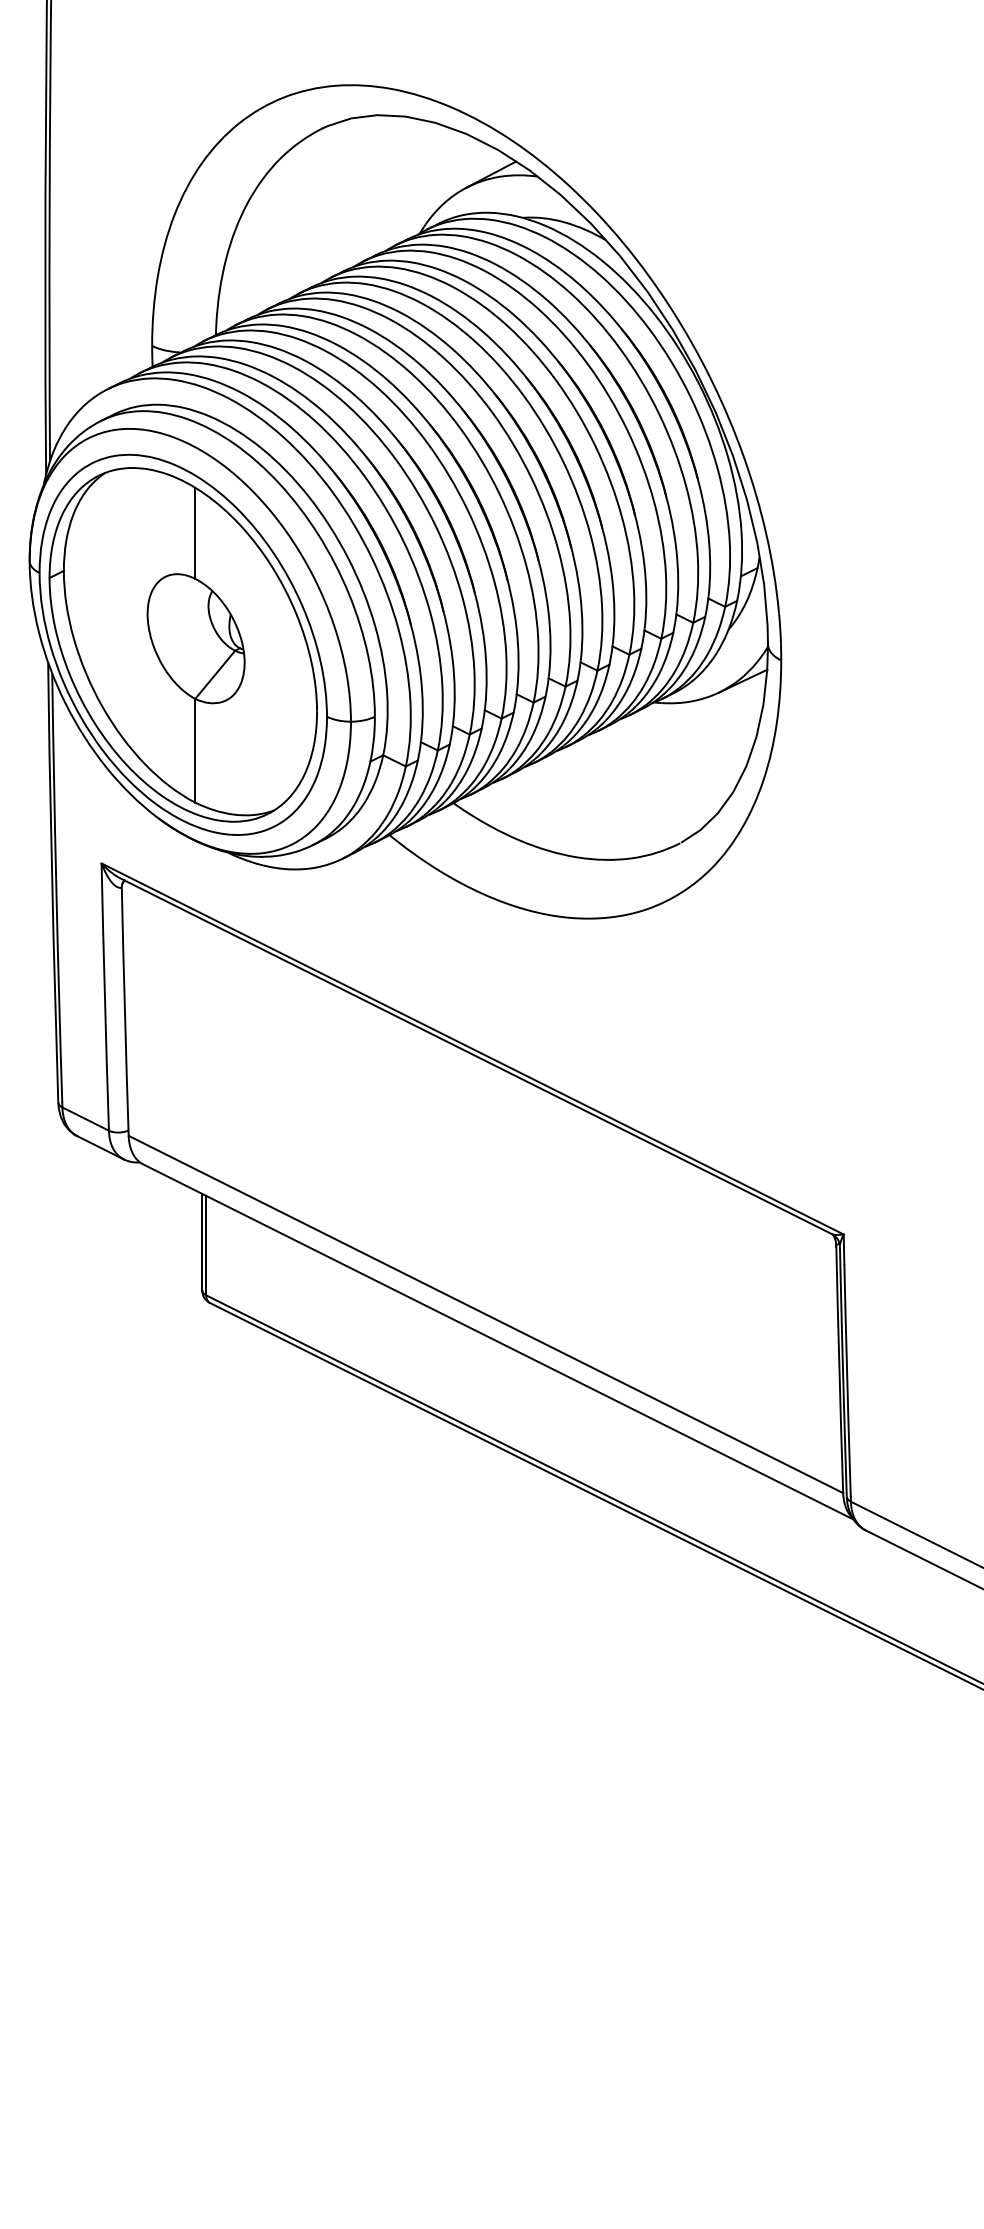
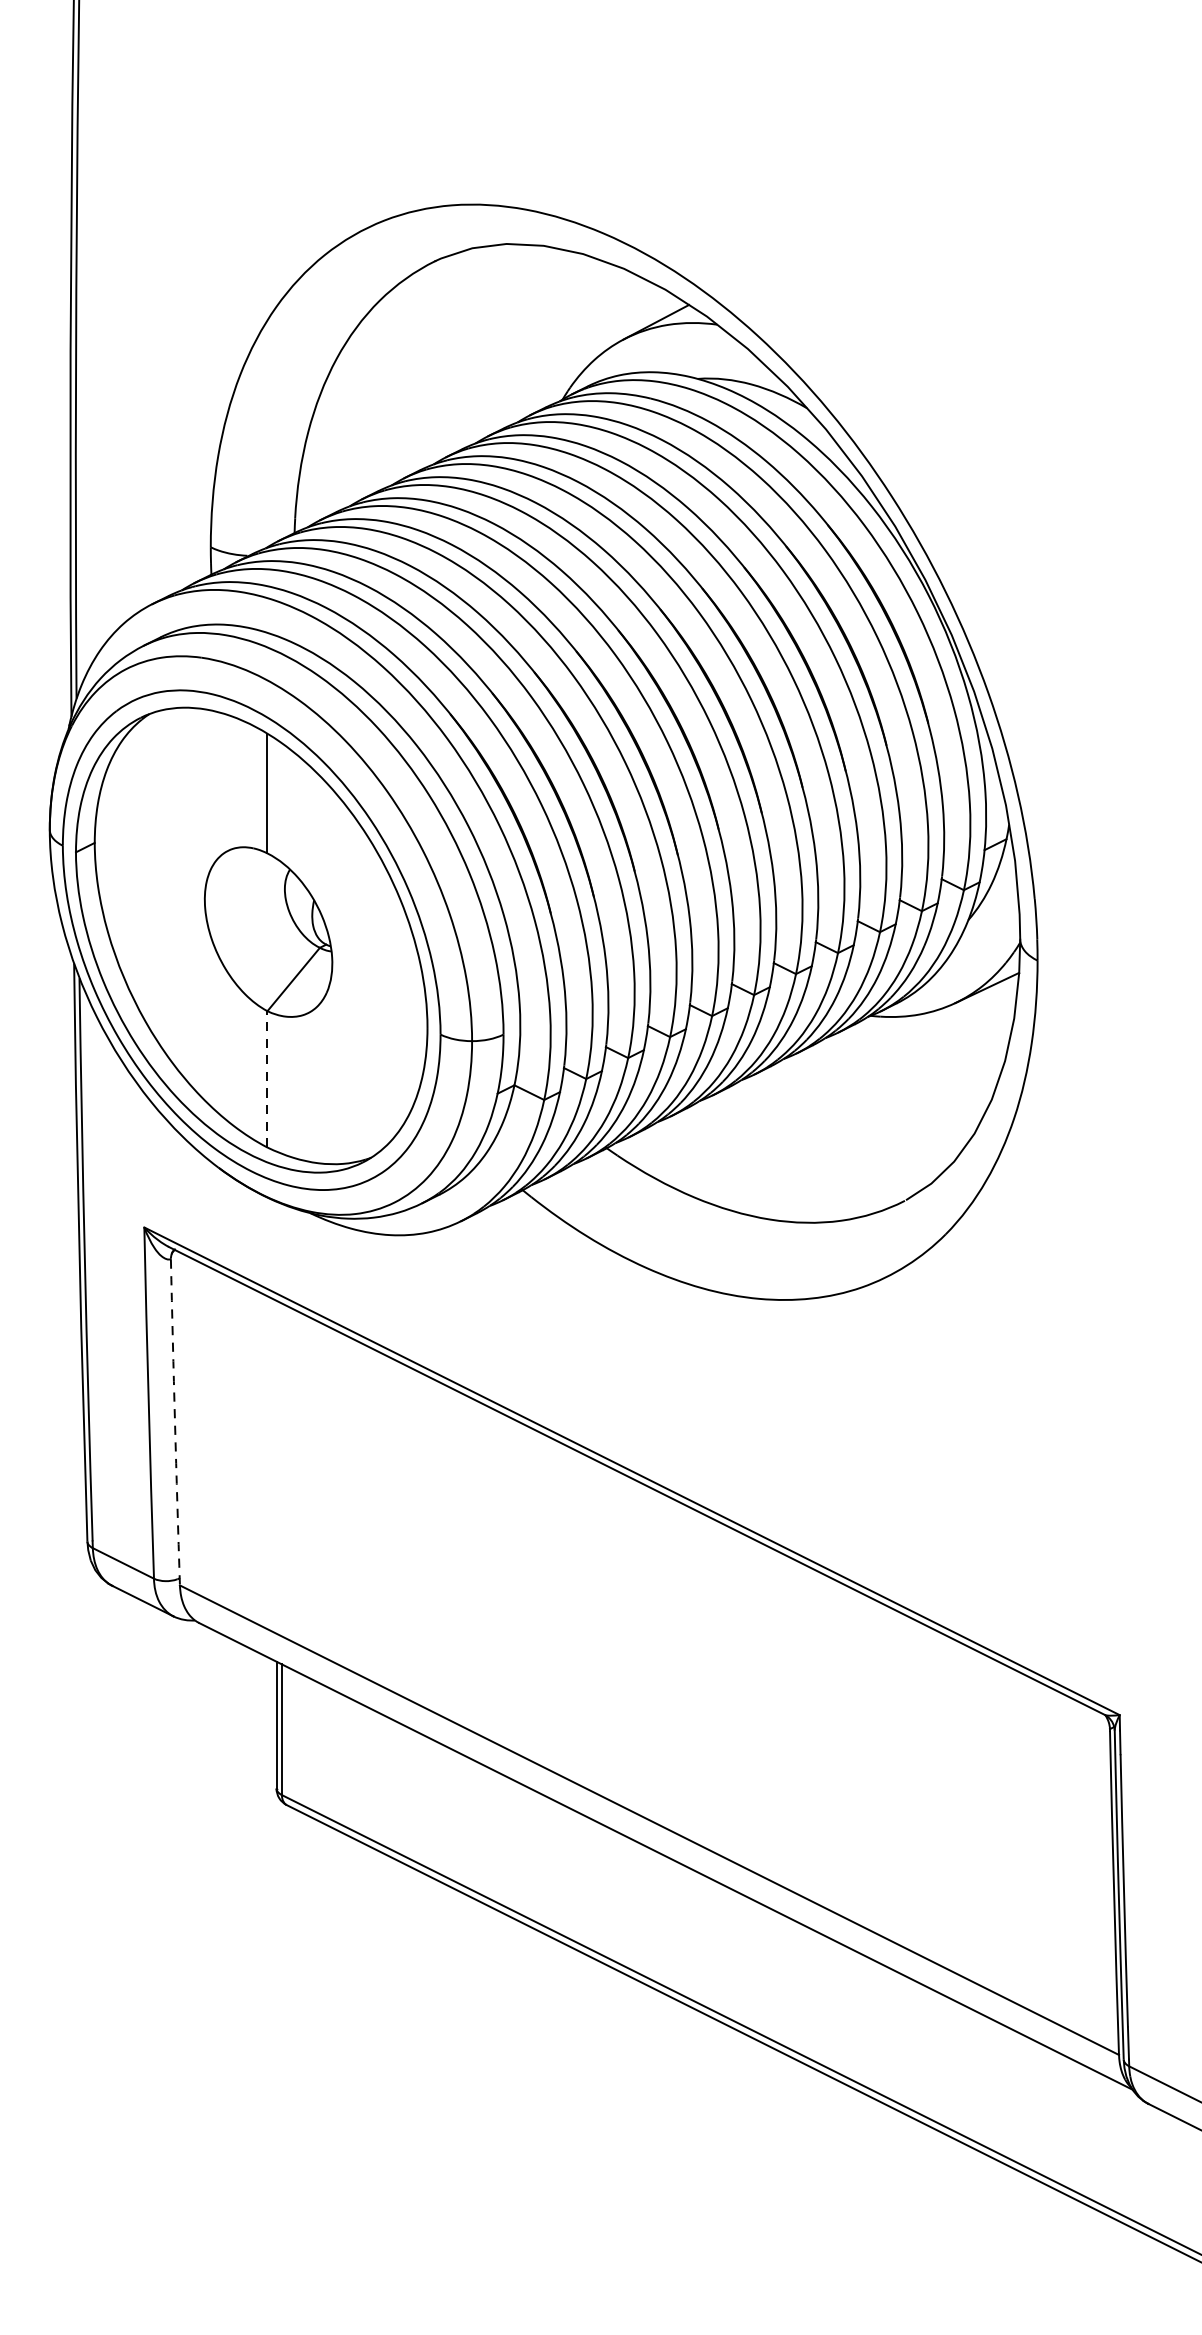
line: (195, 750) -> (267, 1078), solid -> dashed
arc: (124, 1011) -> (174, 1422), solid -> dashed

